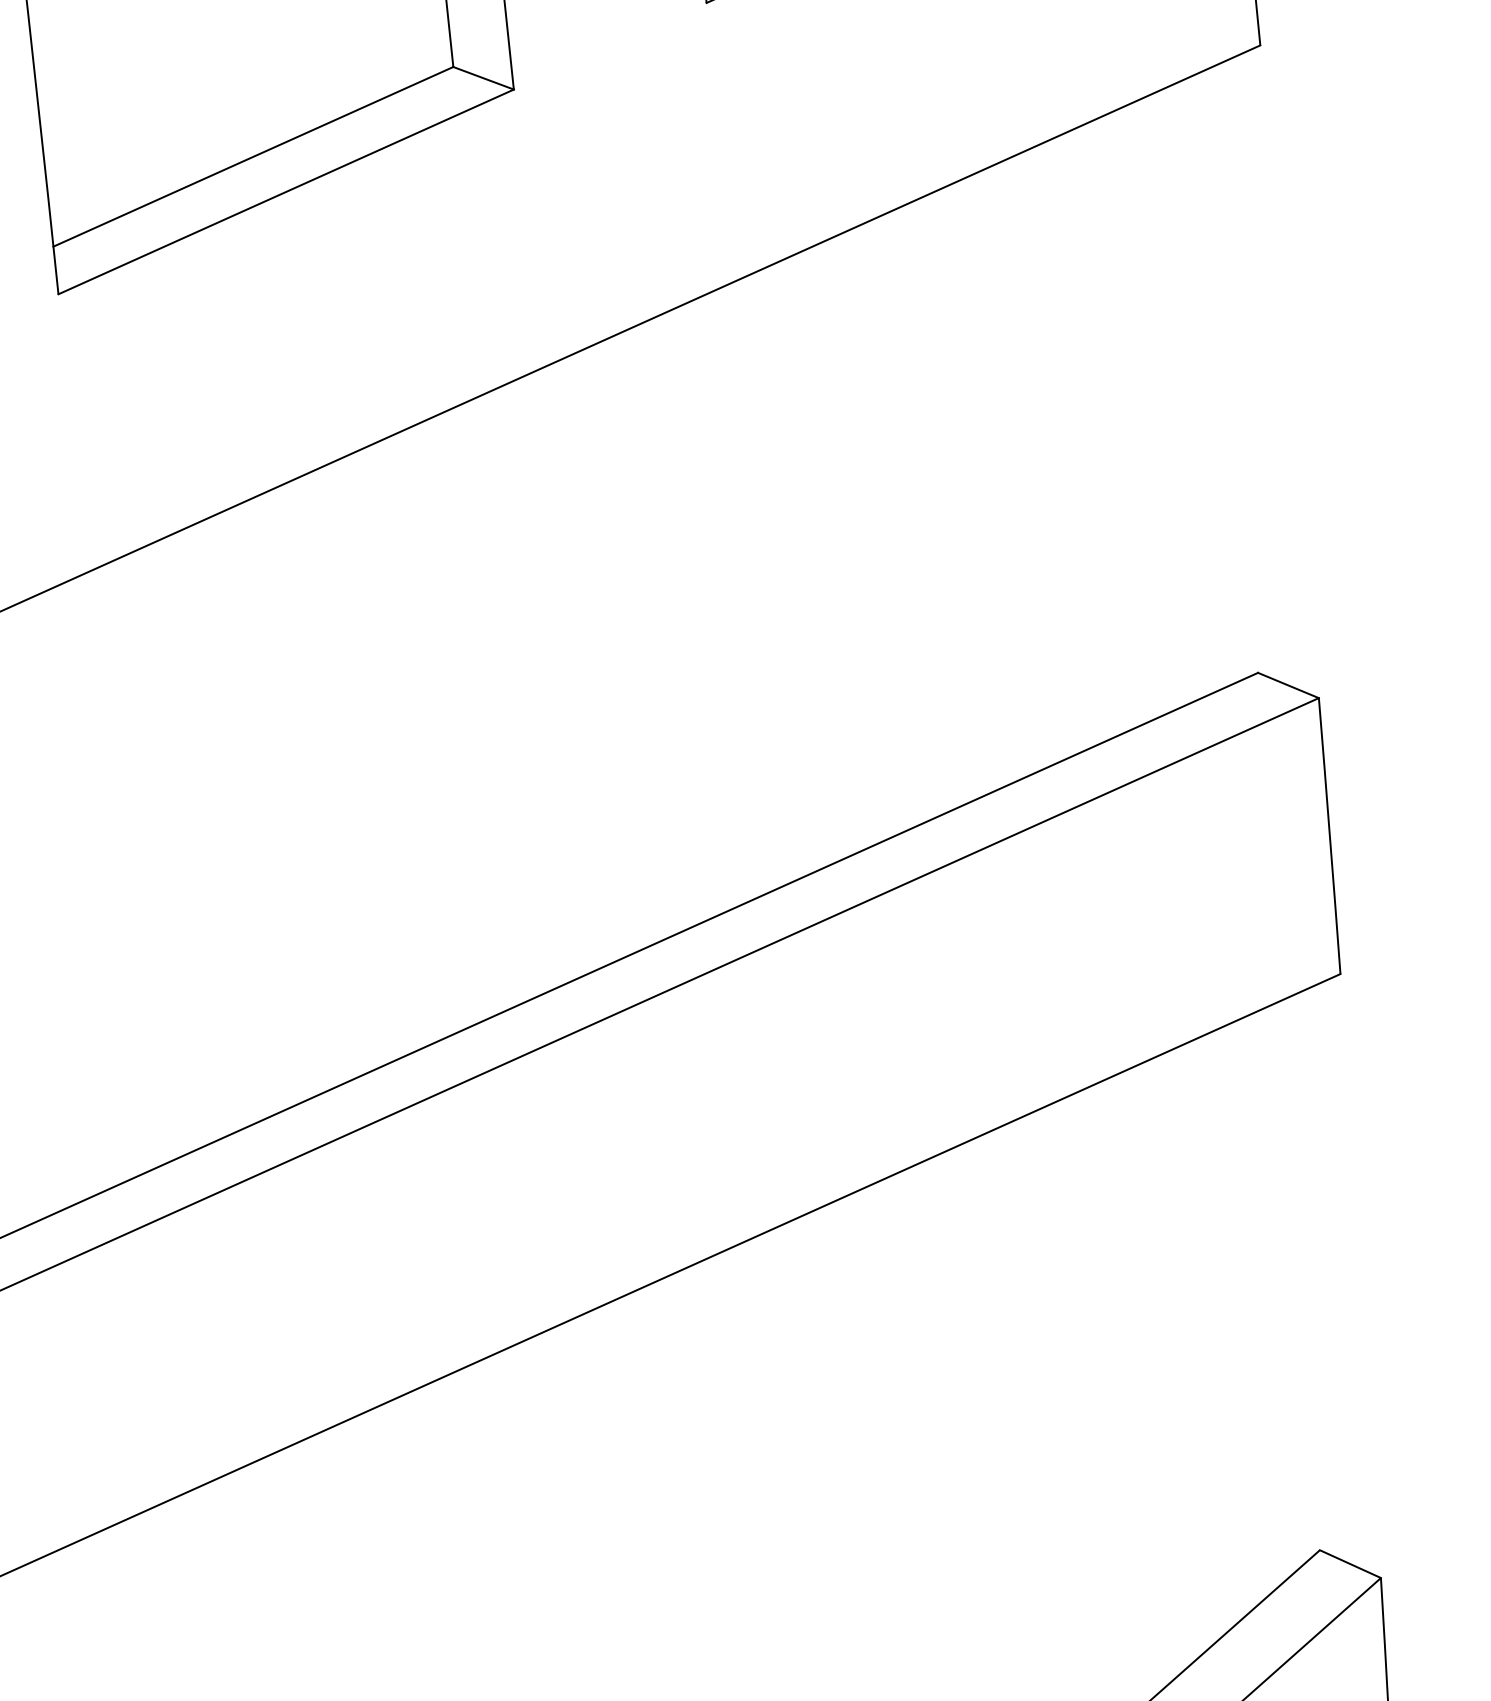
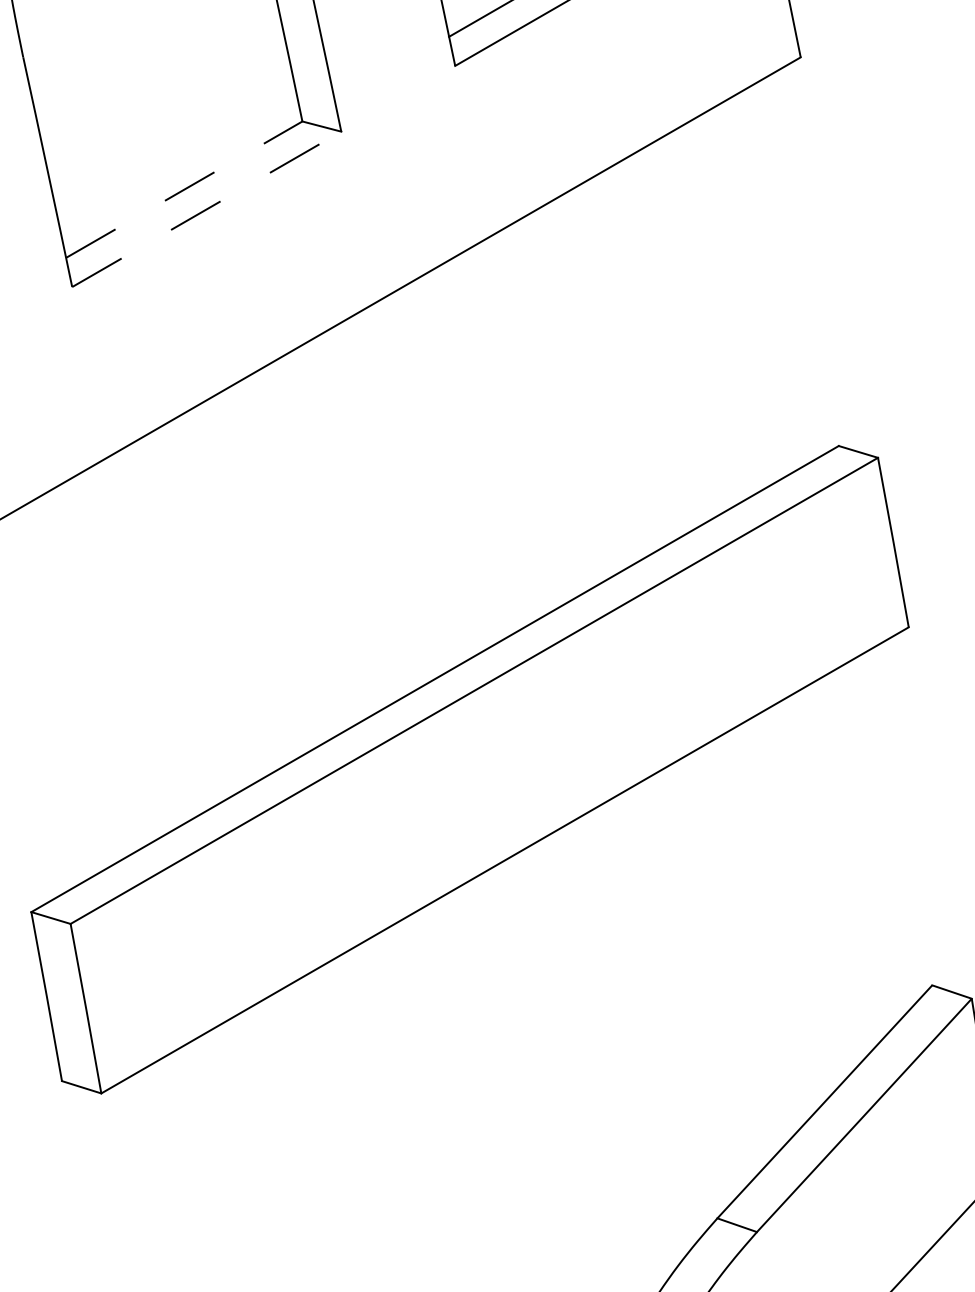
line: (253, 156) -> (184, 189), solid -> dashed
line: (287, 192) -> (207, 209), solid -> dashed

